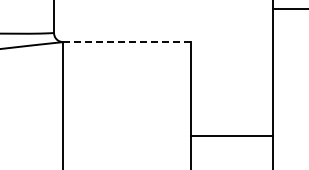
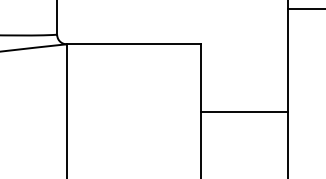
line: (126, 42) -> (133, 44), dashed -> solid
line: (231, 135) -> (244, 111), moved

